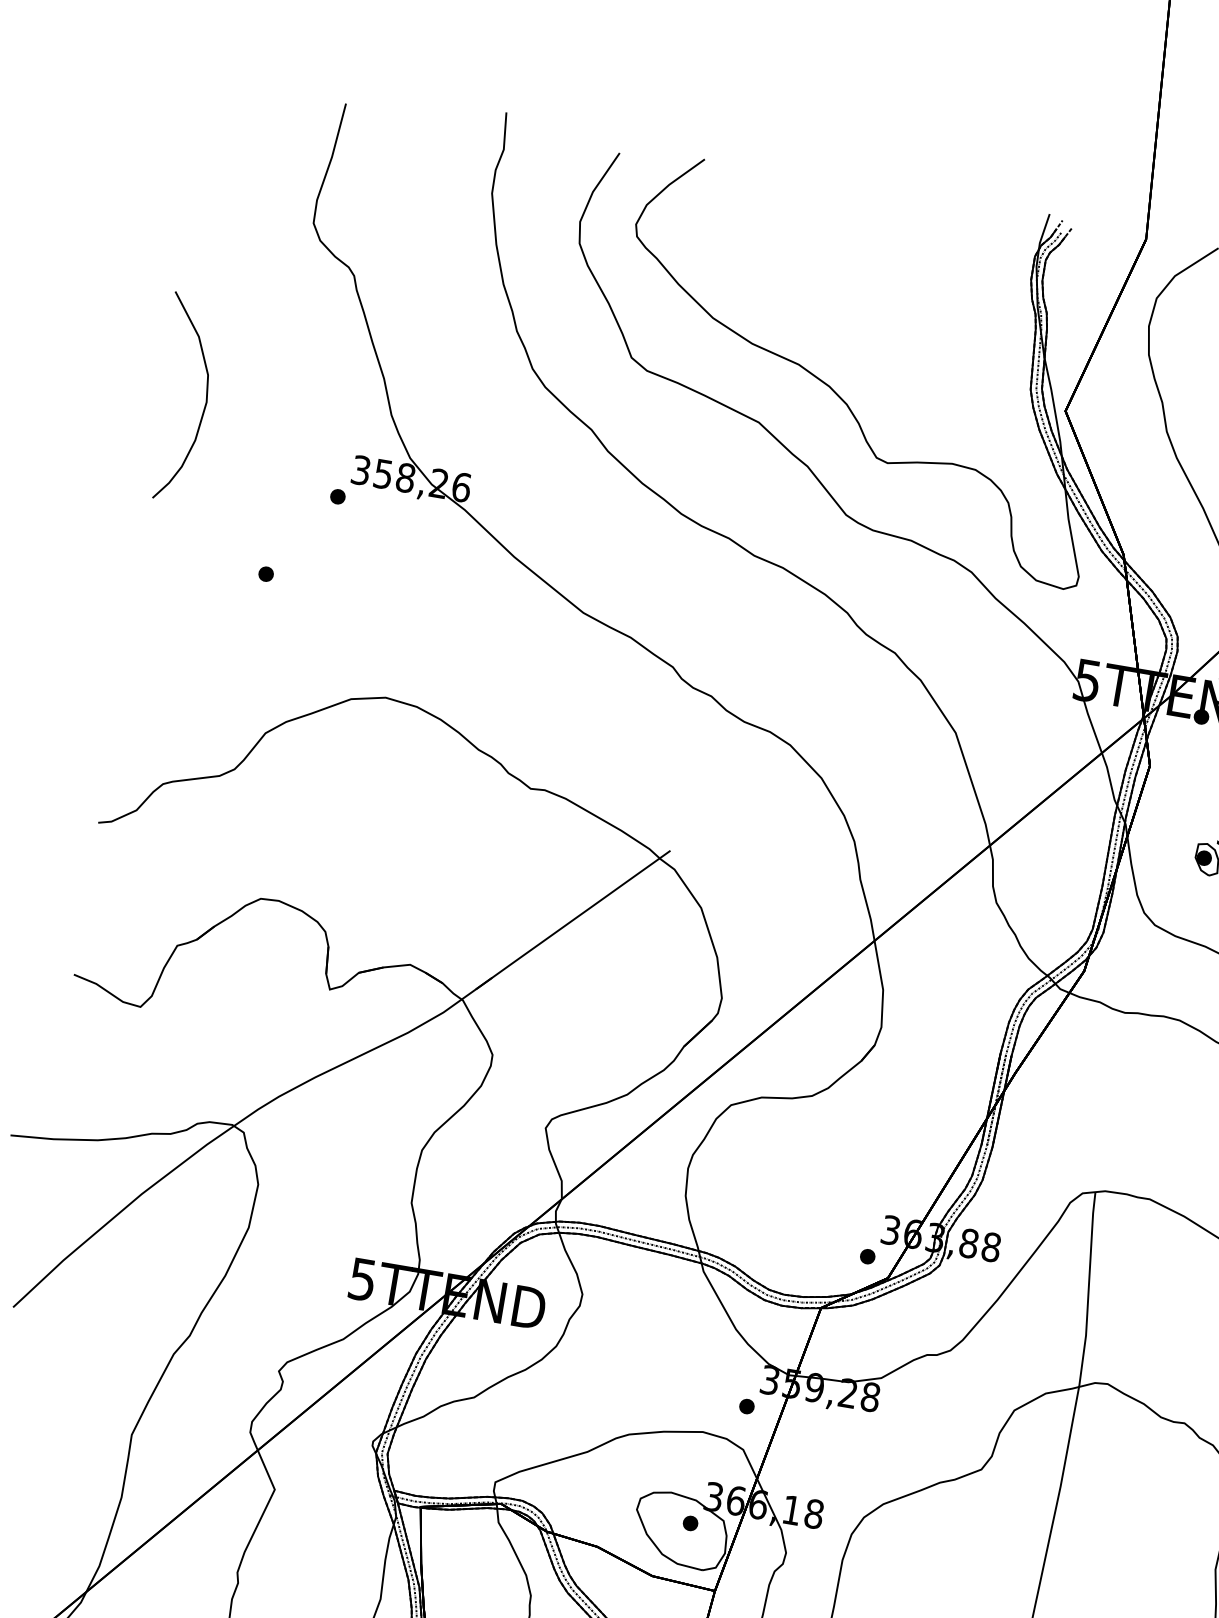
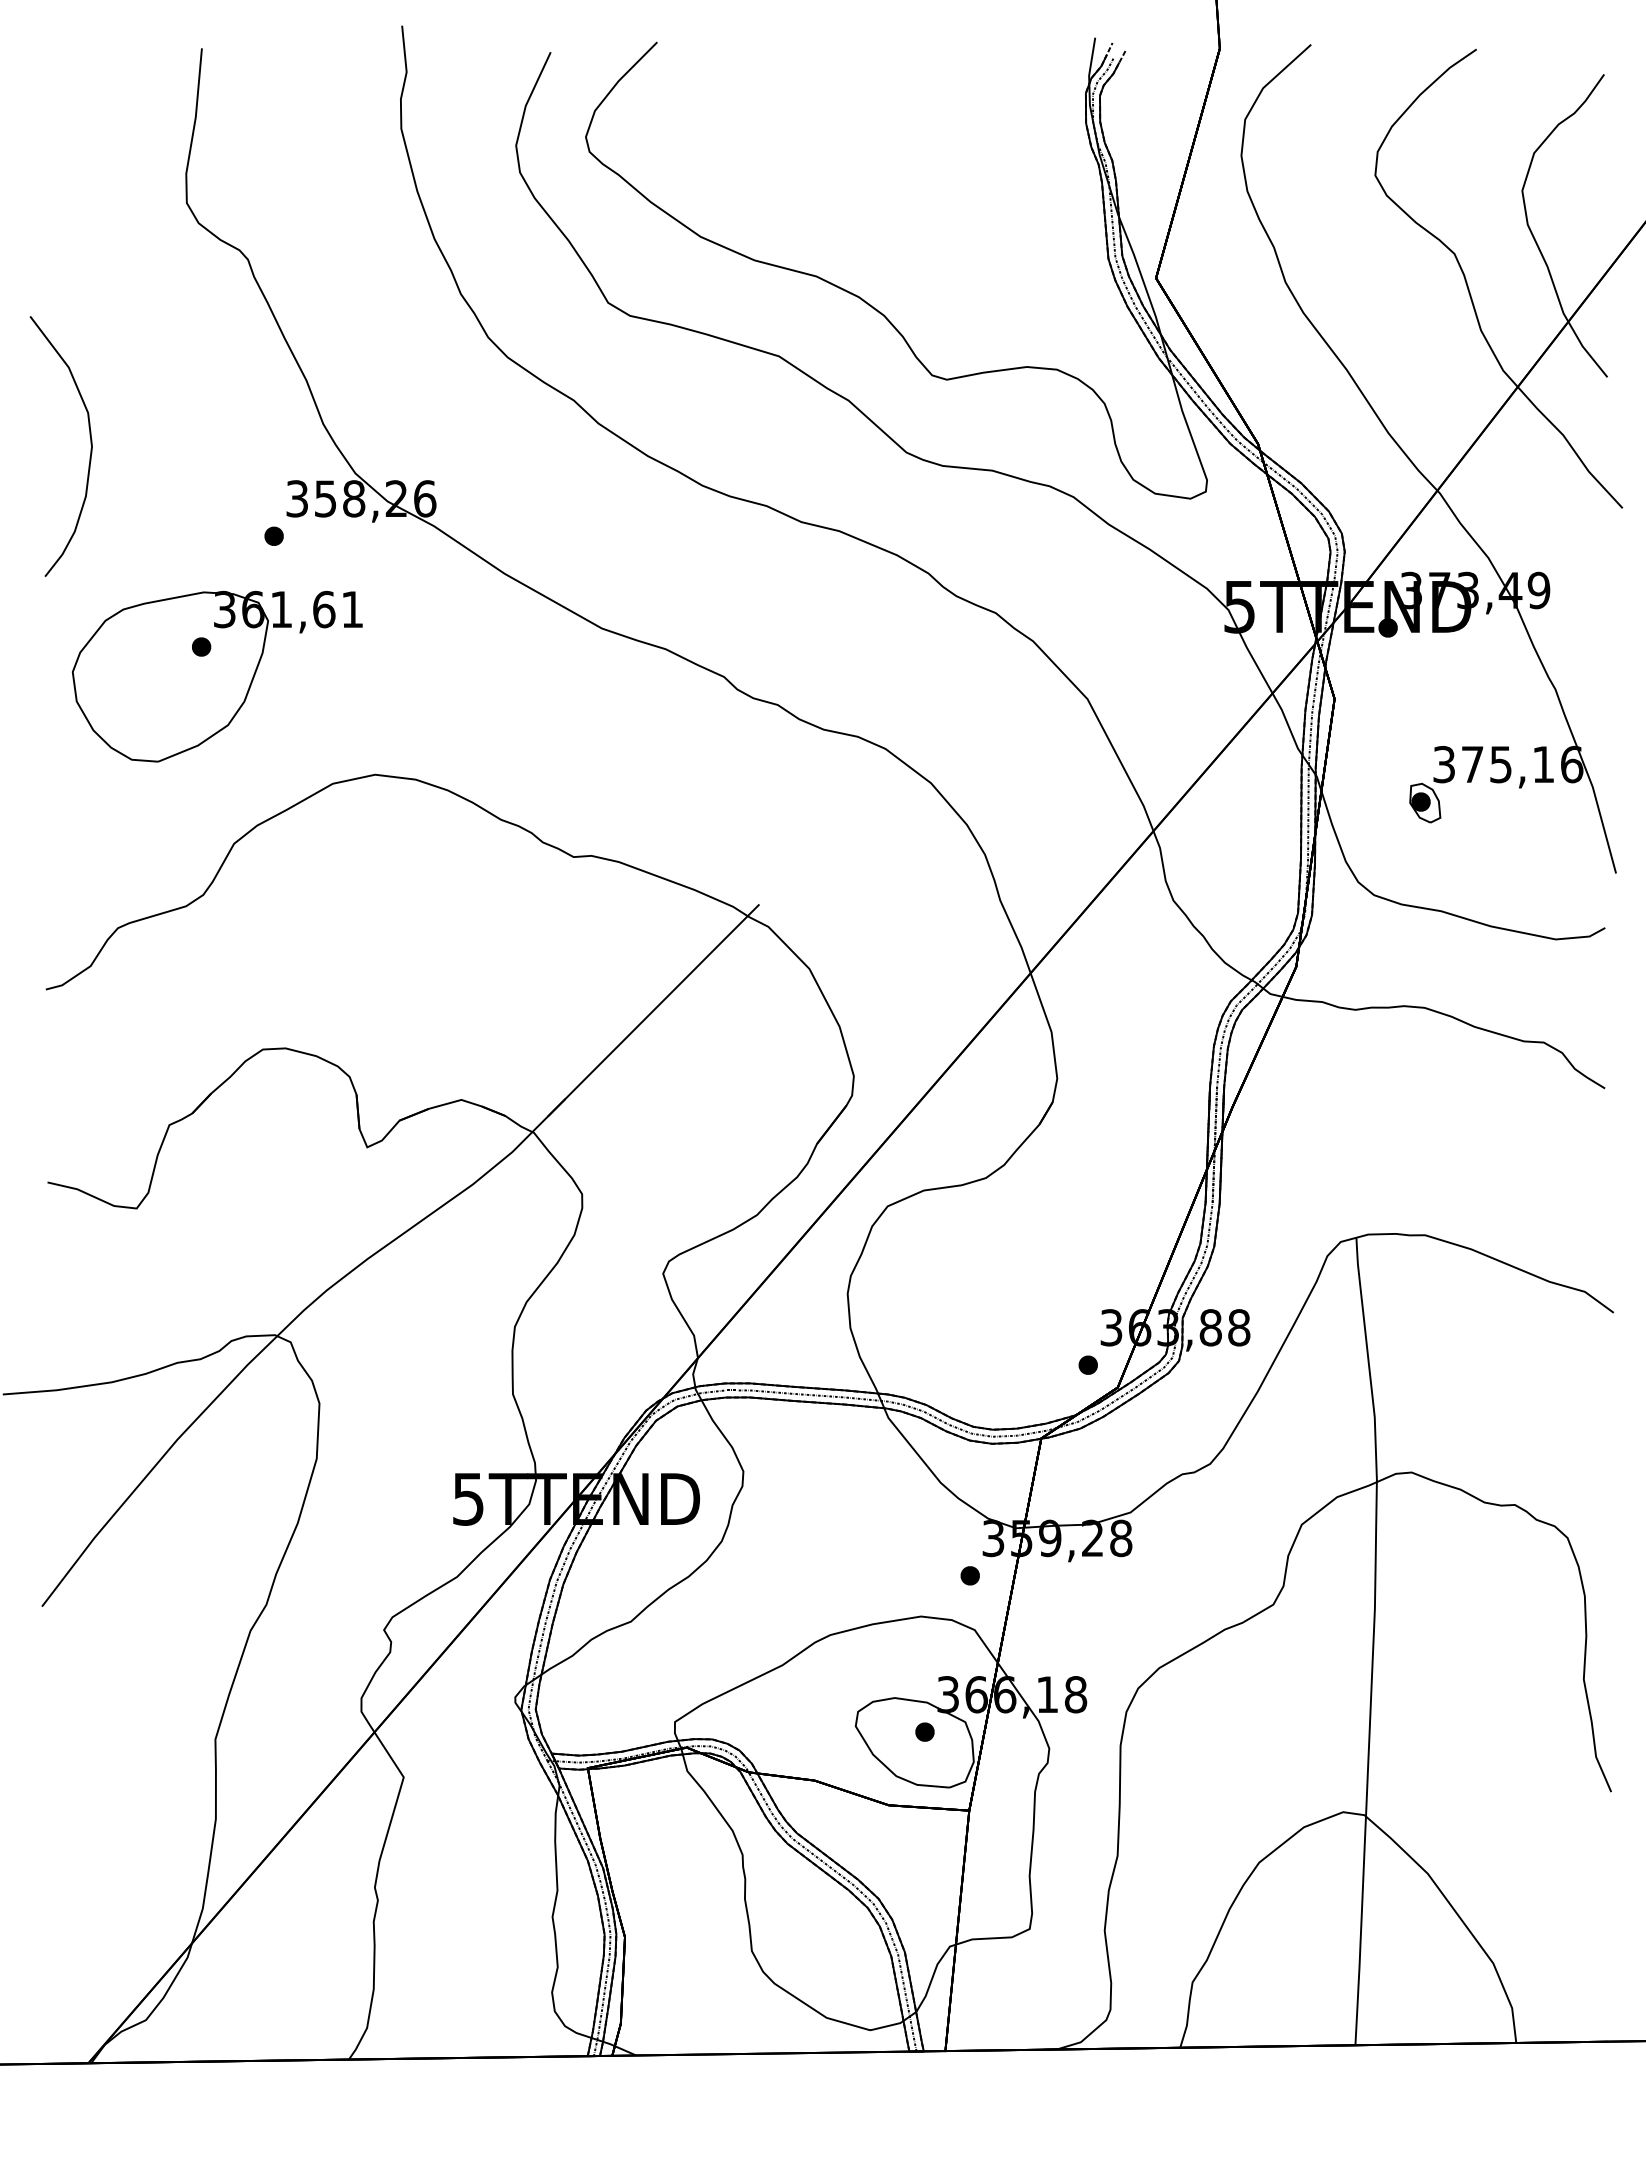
part: (273, 599) -> (216, 676), added

